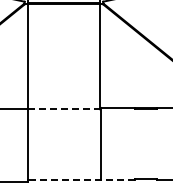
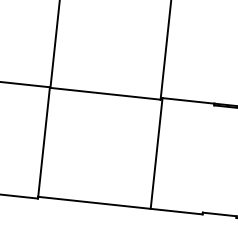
line: (63, 109) -> (104, 94), dashed -> solid
line: (81, 180) -> (120, 205), dashed -> solid

